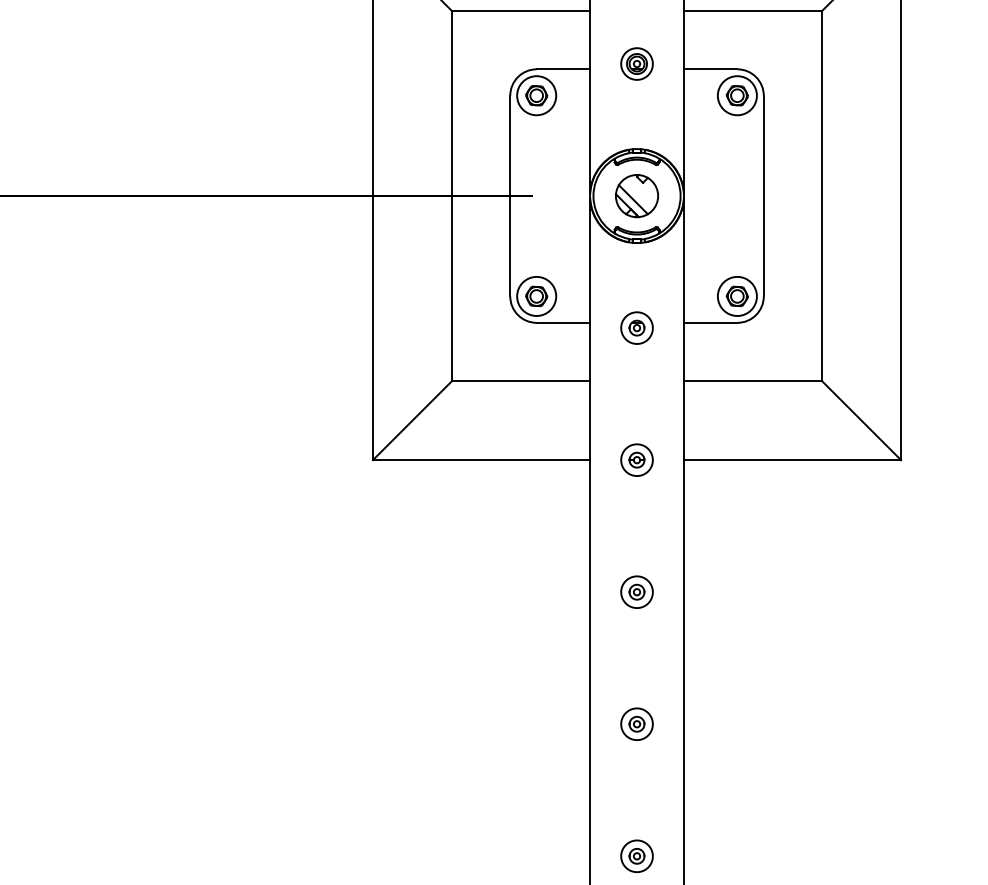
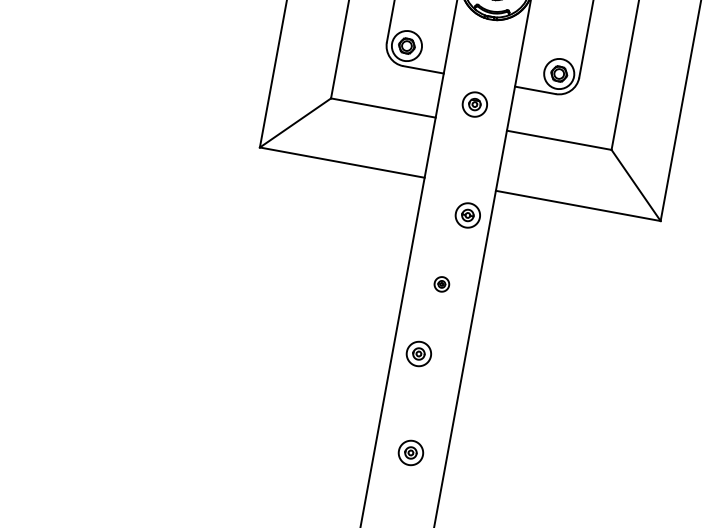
part: (636, 327) -> (474, 104), moved
part: (636, 459) -> (467, 214), moved
part: (636, 591) -> (441, 283), size x0.6
part: (636, 723) -> (418, 353), moved
part: (636, 855) -> (410, 452), moved

